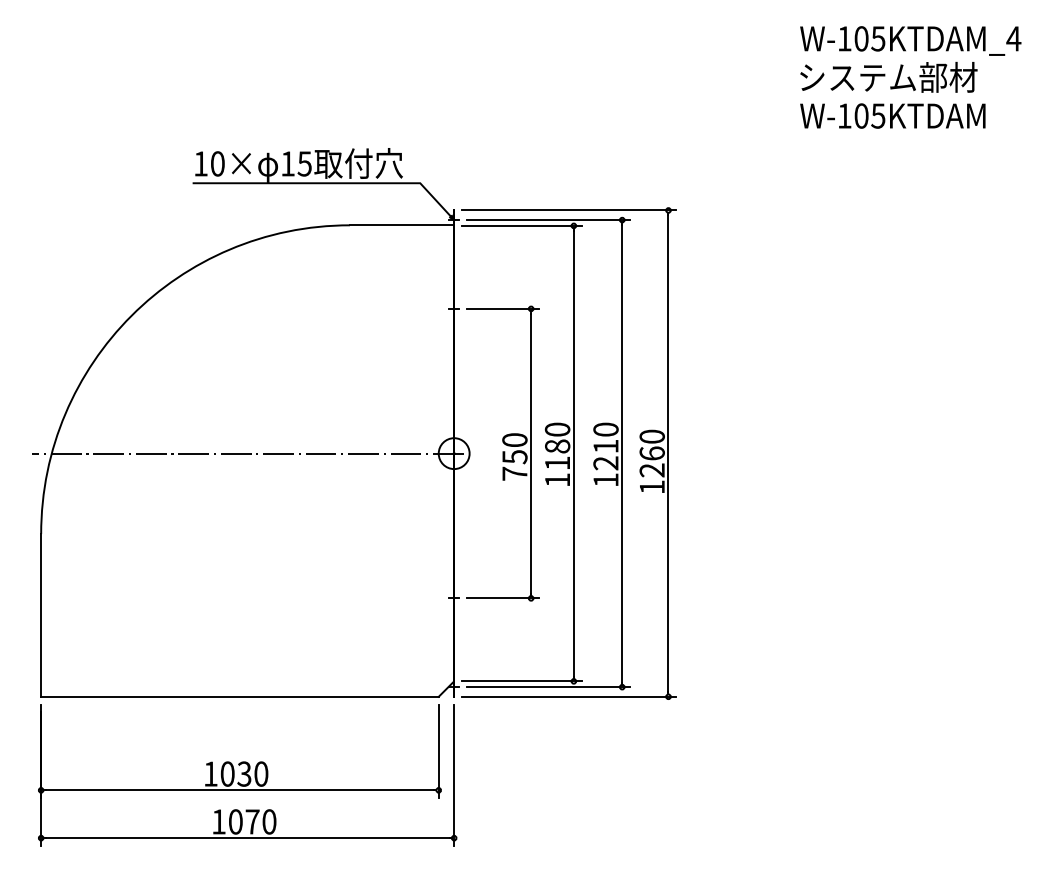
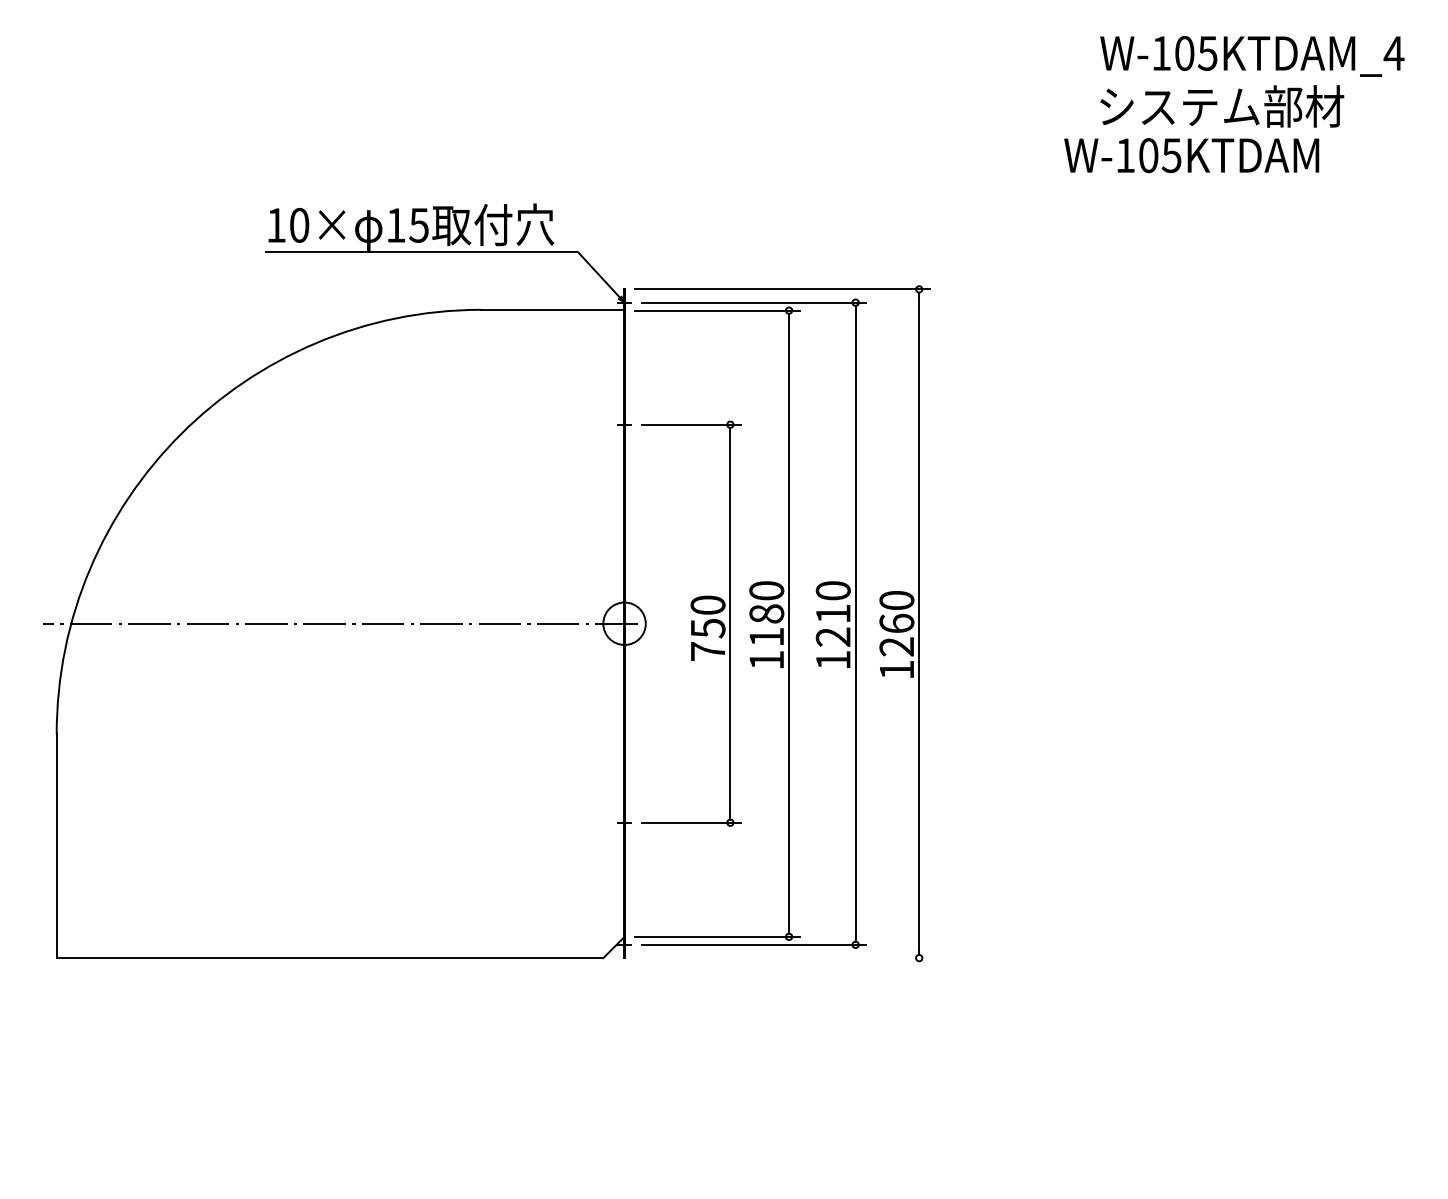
text: (892, 115) -> (1191, 155), moved
line: (569, 697) -> (782, 958), removed
part: (247, 774) -> (340, 1065), removed

